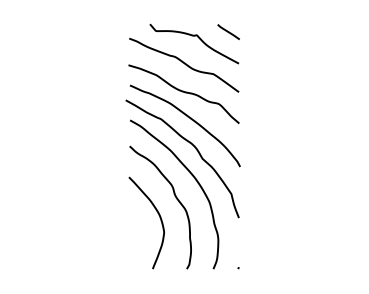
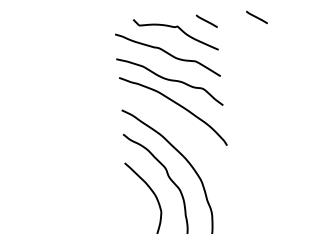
line: (282, 31) -> (256, 16), added
curve: (195, 149) -> (184, 132), removed

